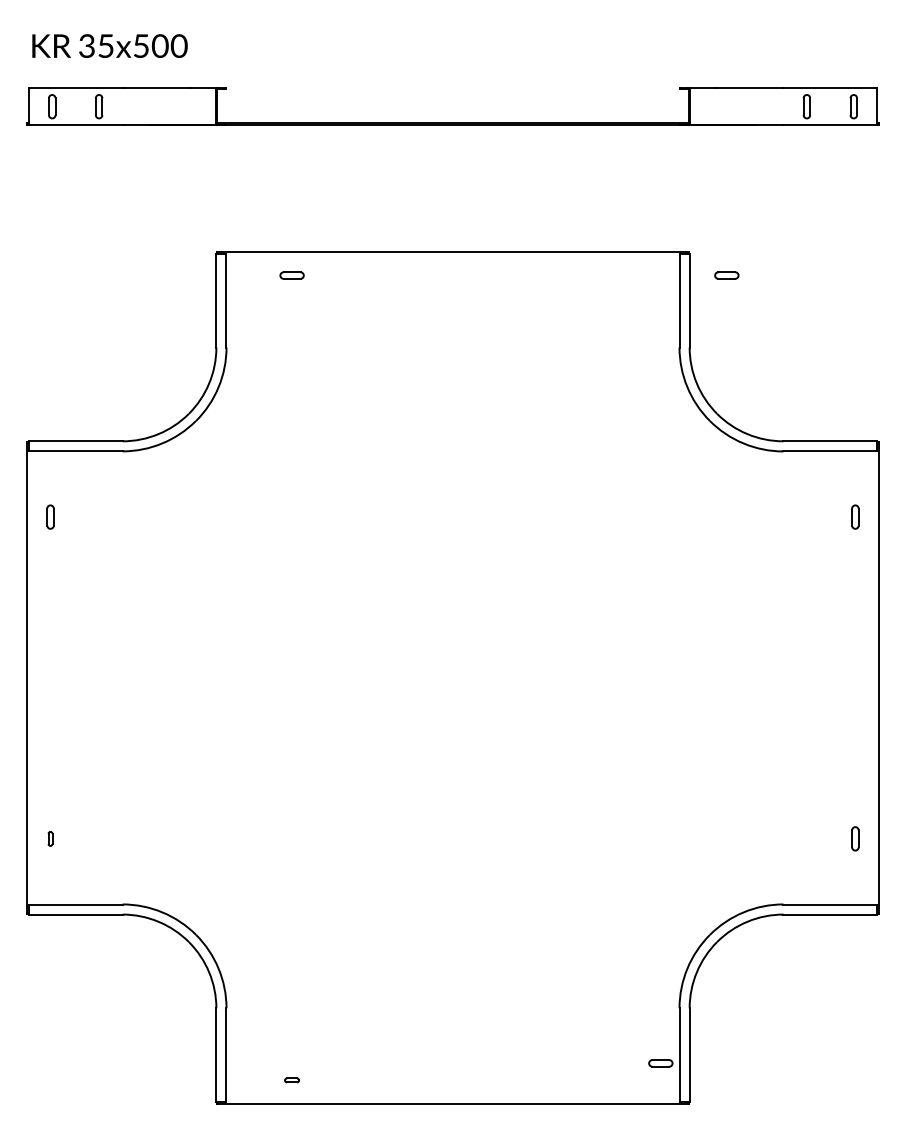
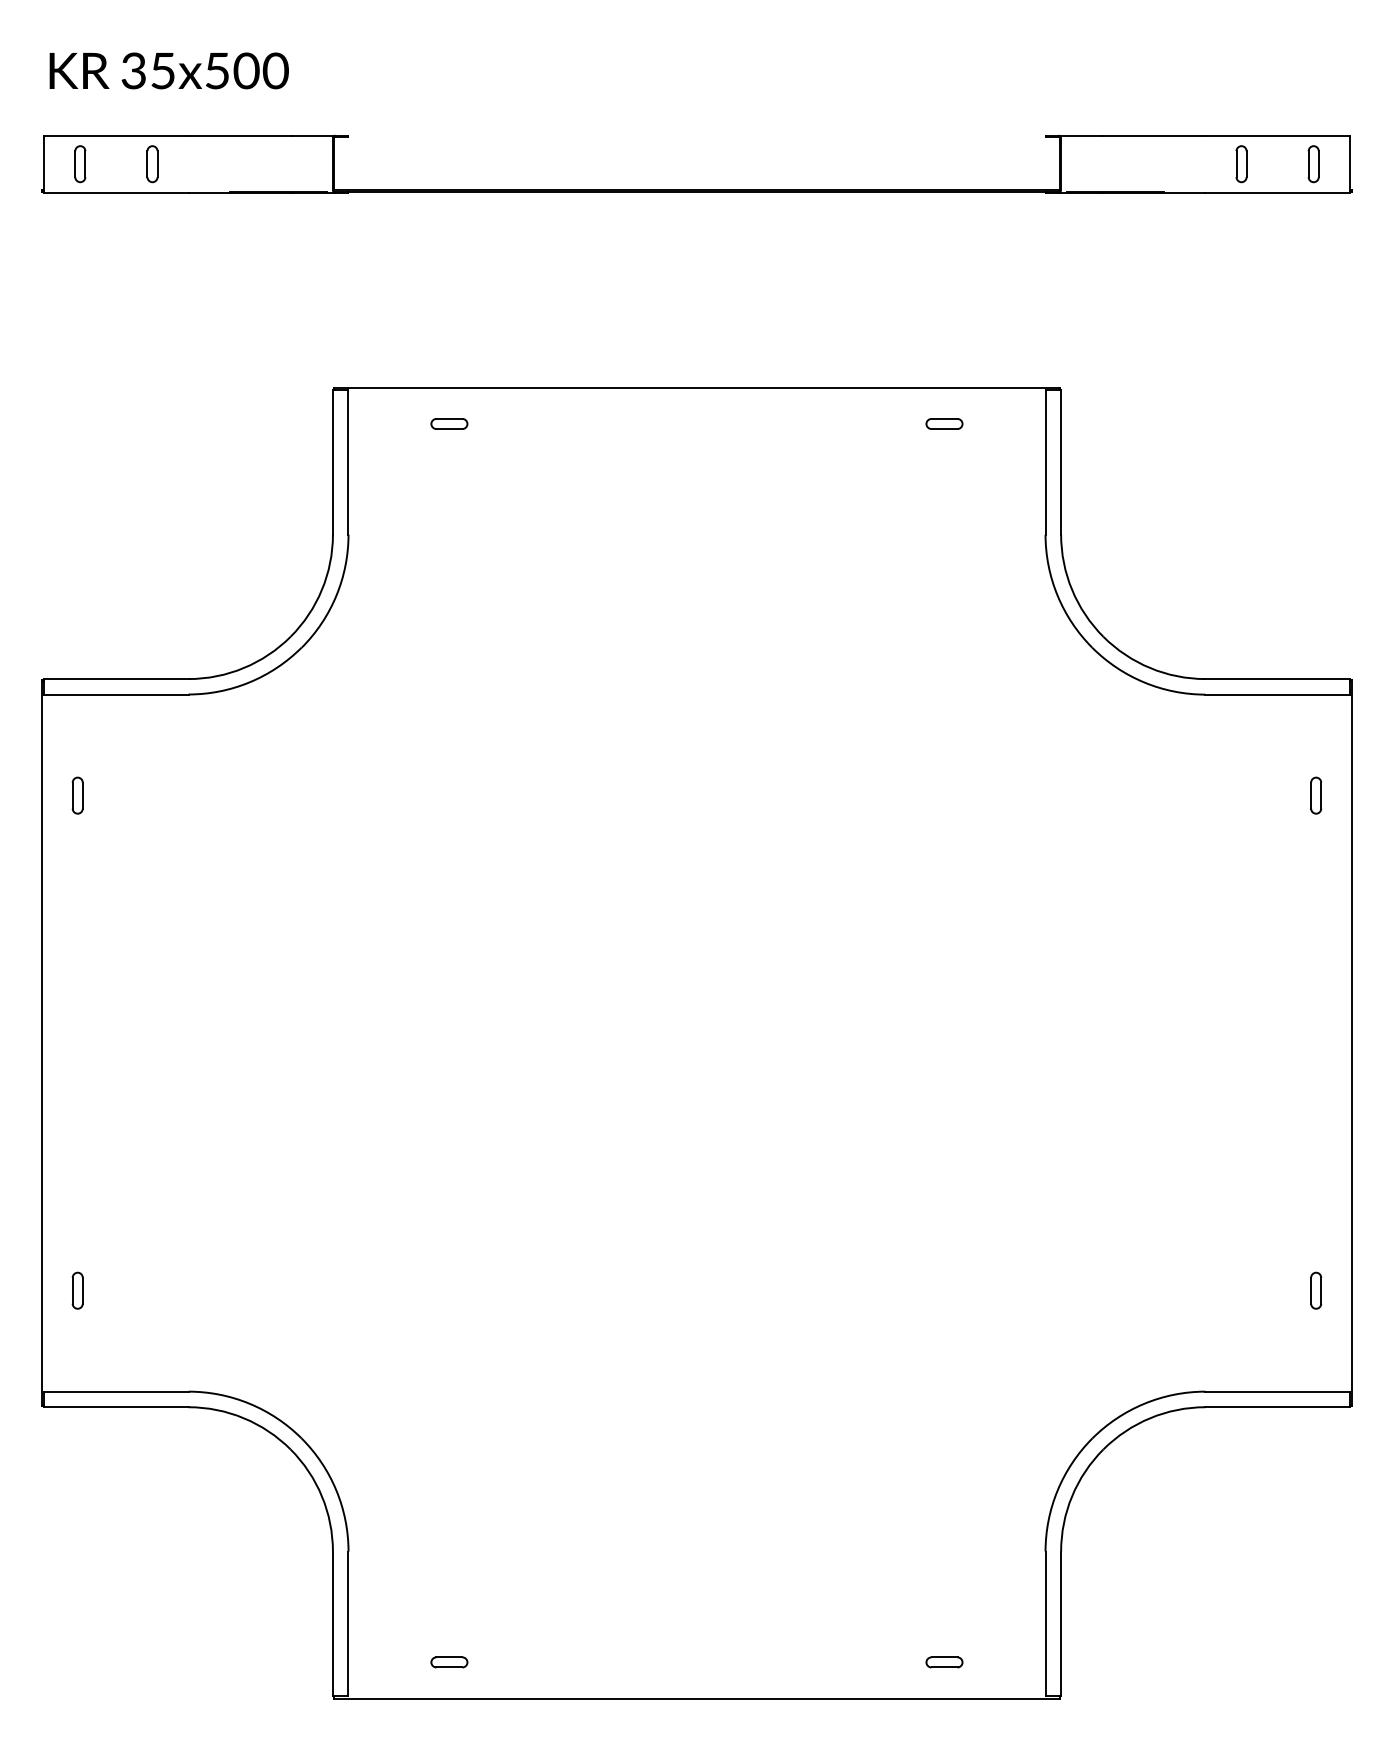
part: (726, 275) -> (943, 423), moved
part: (50, 838) -> (77, 1290), size x1.67
part: (660, 1063) -> (943, 1662), moved
part: (291, 1080) -> (448, 1662), size x1.67

